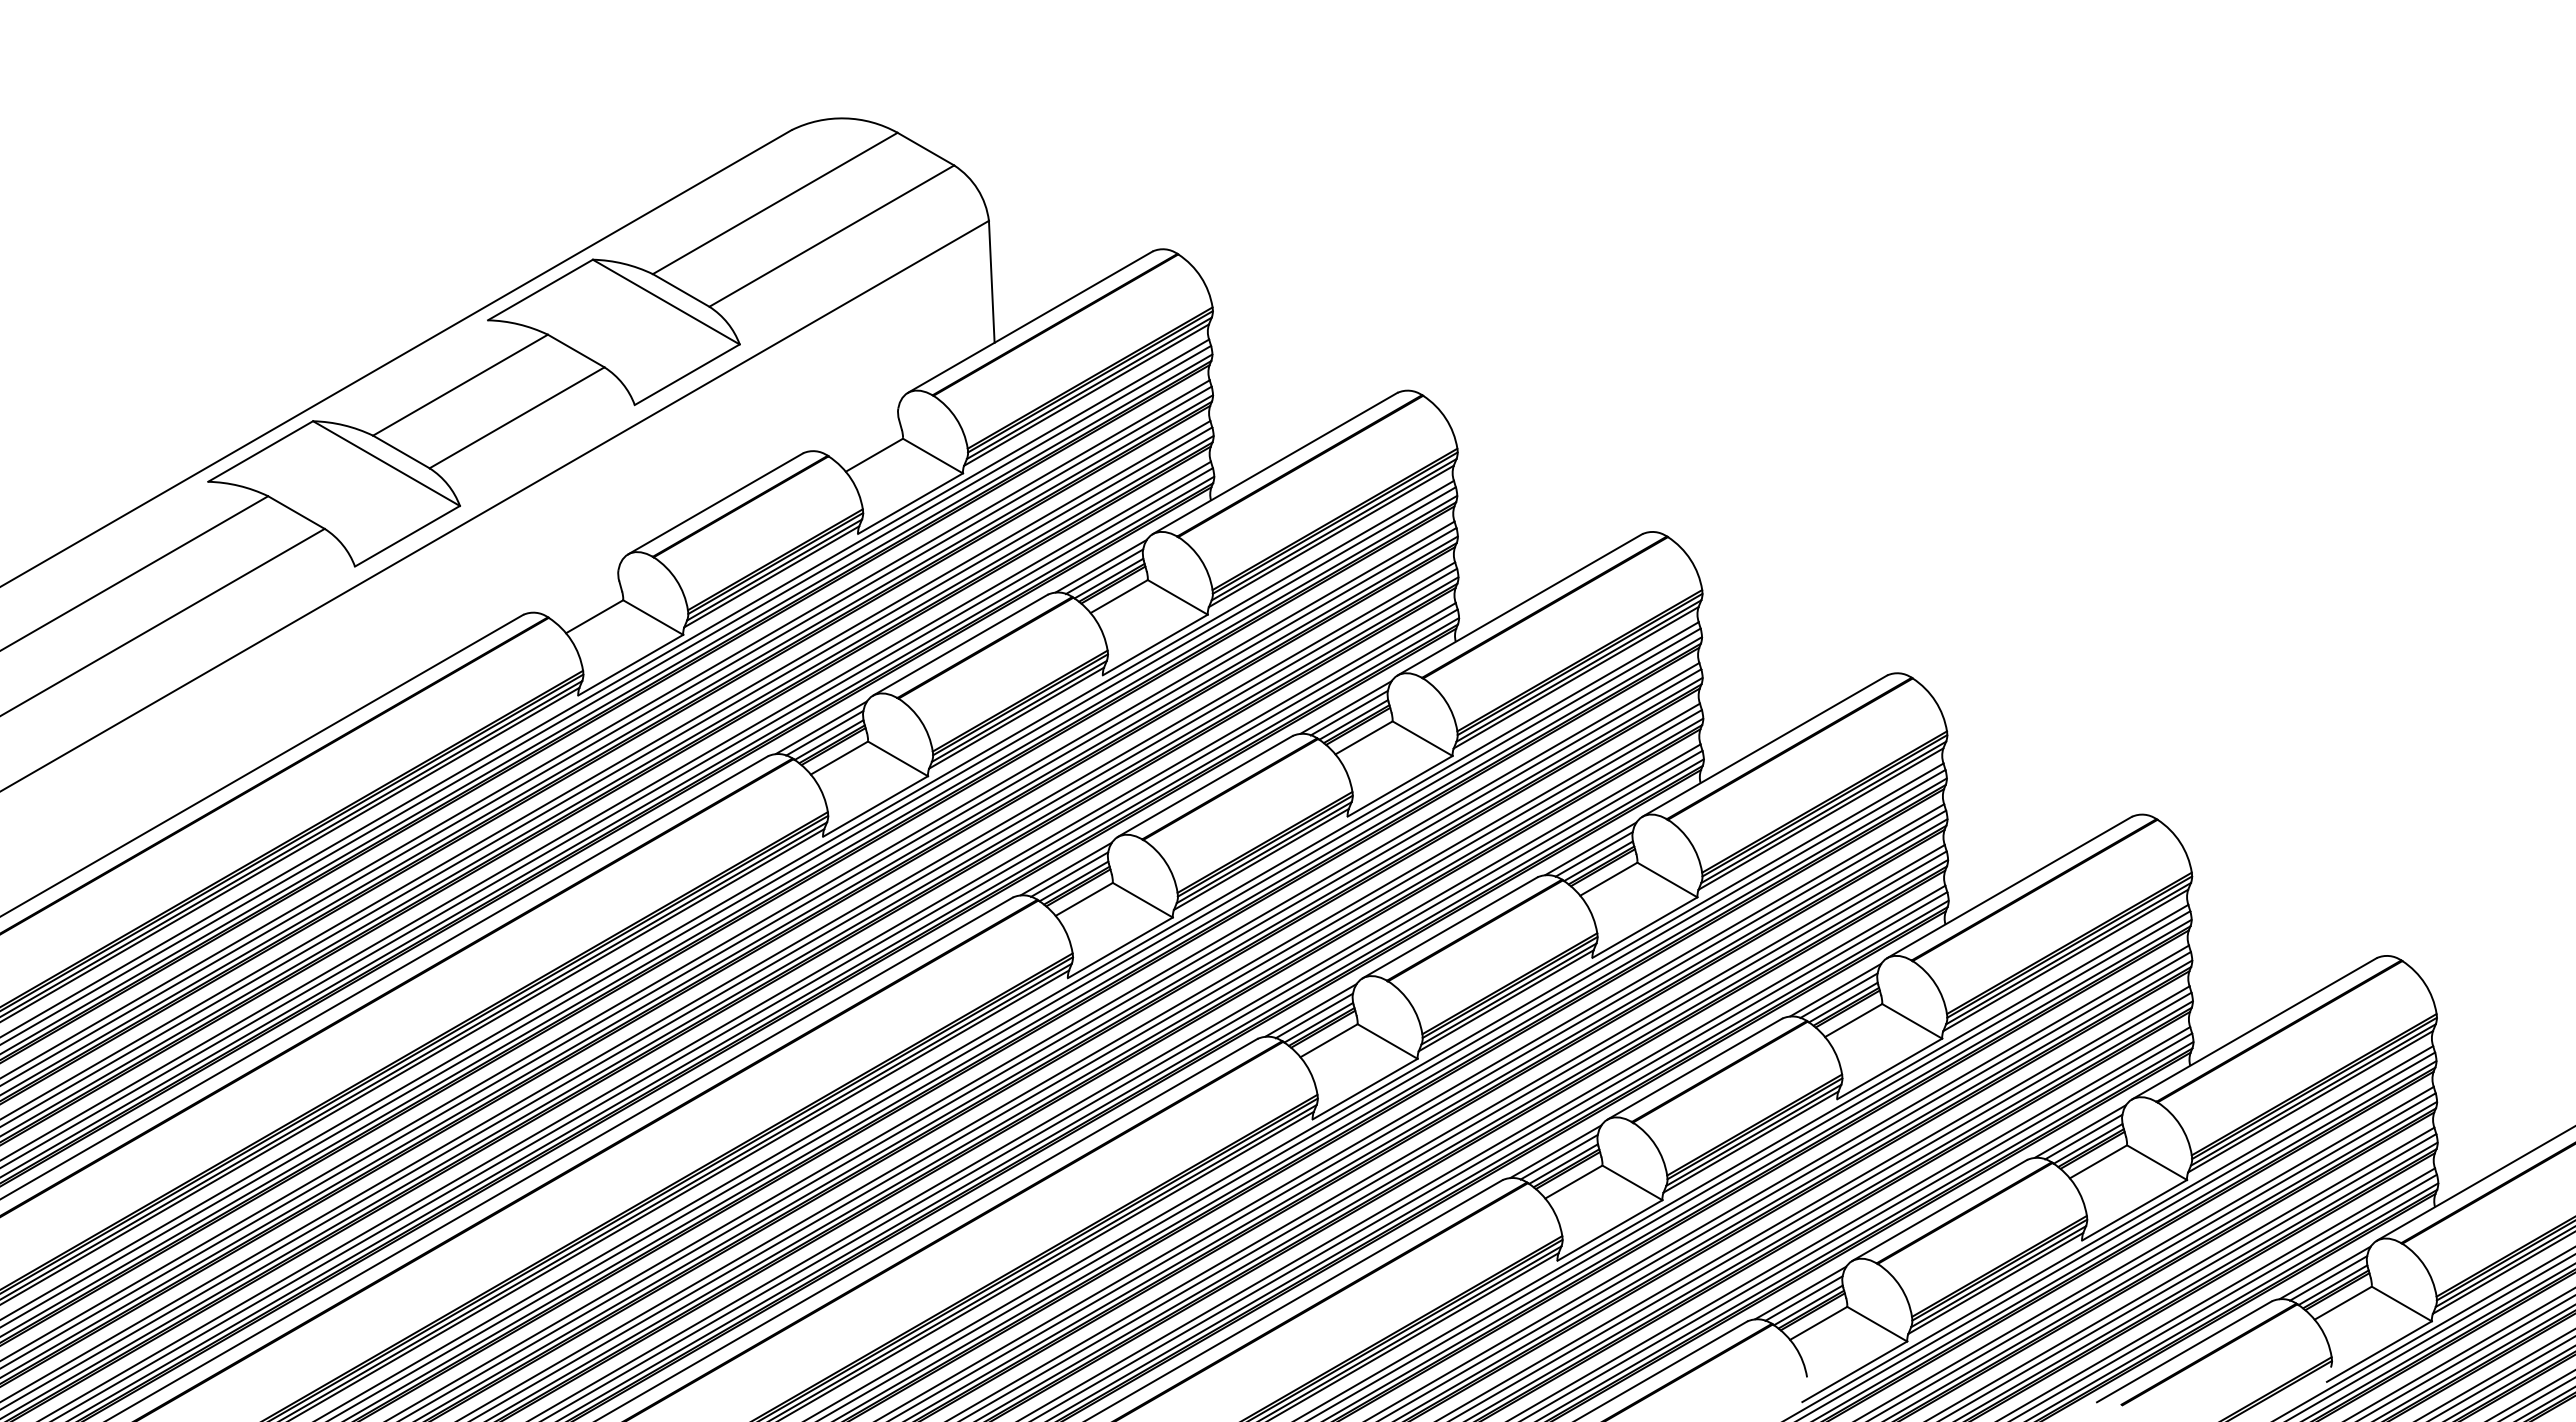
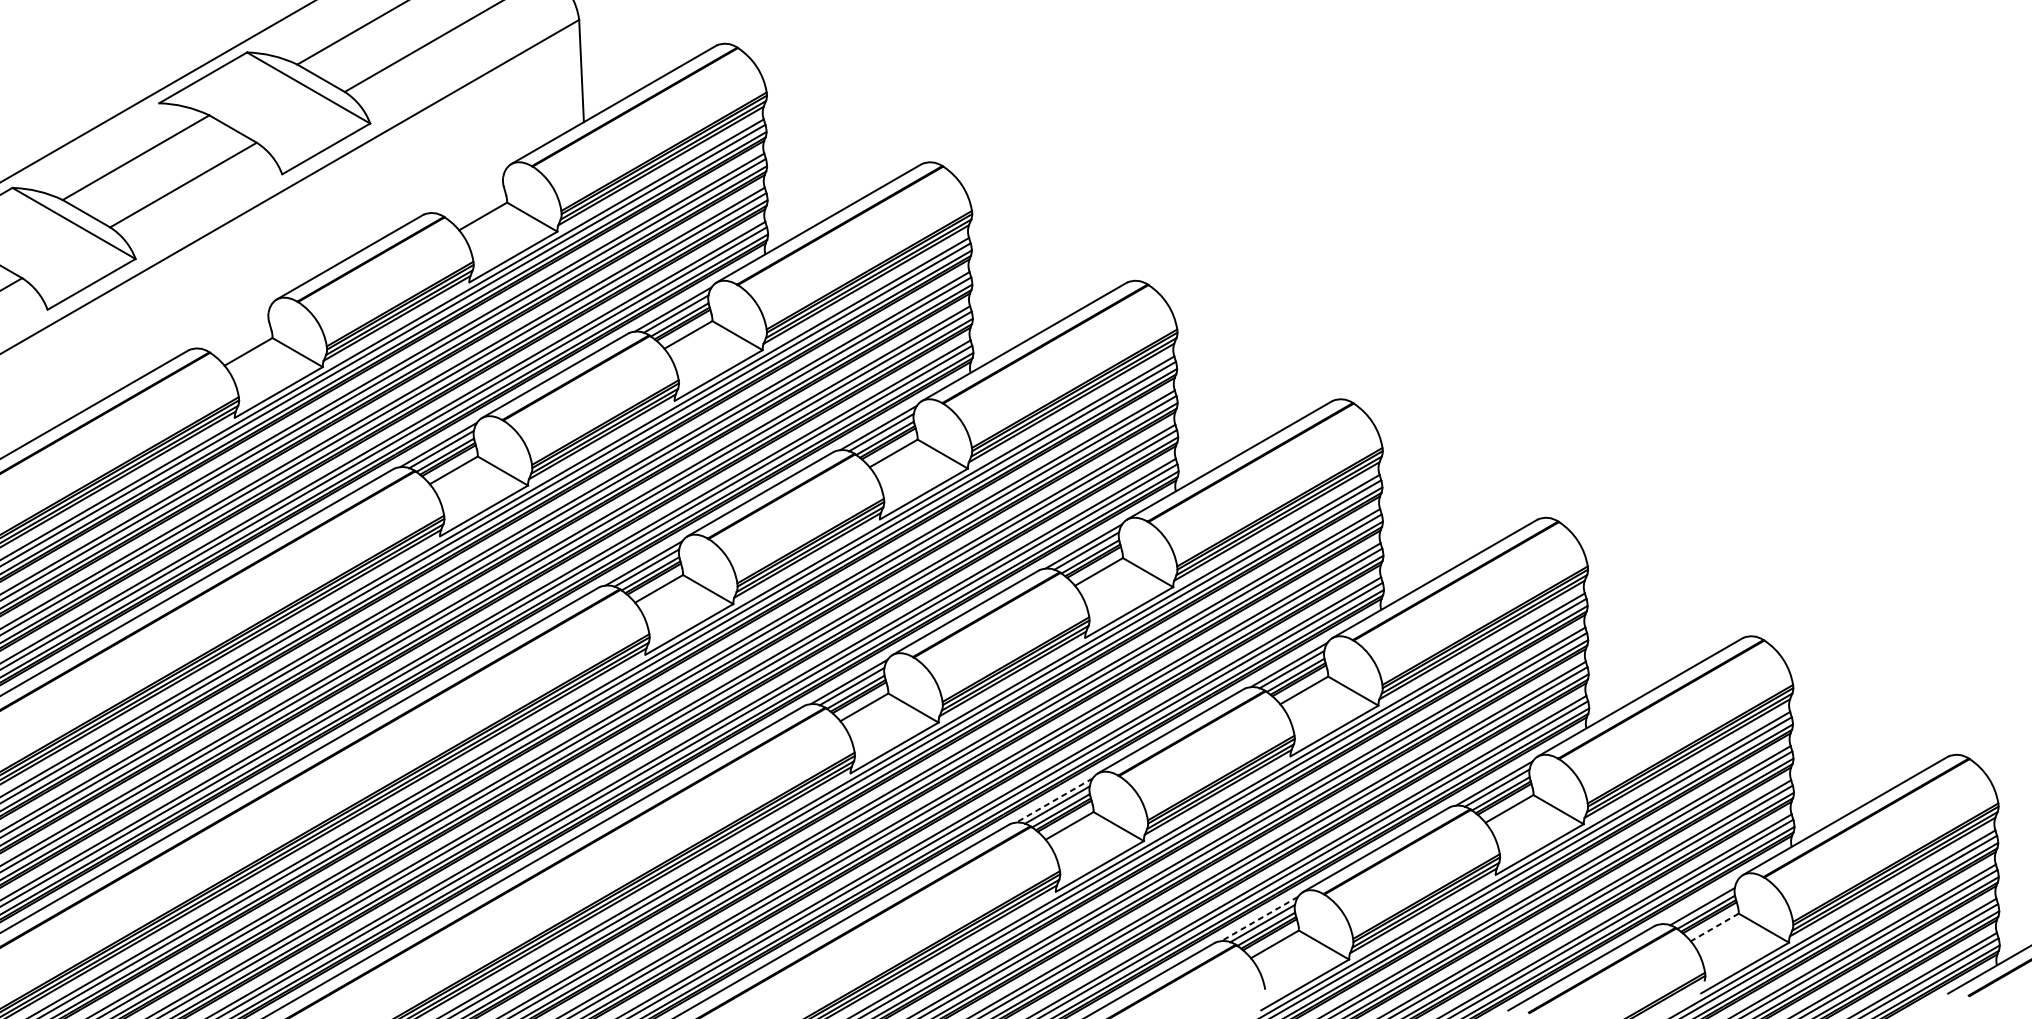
line: (1555, 1151) -> (1054, 800), solid -> dashed
line: (2324, 1272) -> (1699, 901), removed
line: (1800, 1293) -> (1259, 919), solid -> dashed
line: (2343, 1303) -> (1714, 927), solid -> dashed

